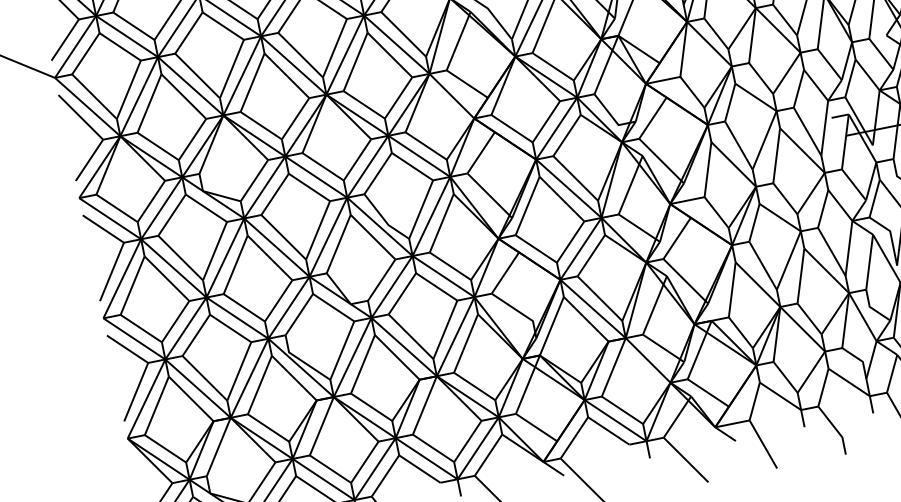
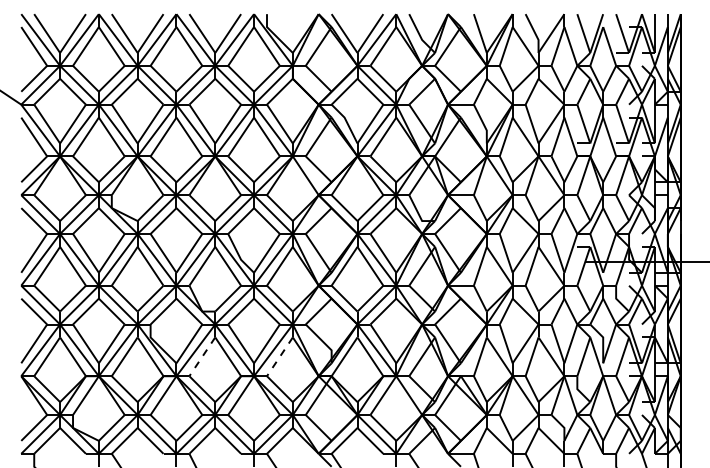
line: (465, 344) -> (279, 357), solid -> dashed
line: (363, 365) -> (202, 357), solid -> dashed

